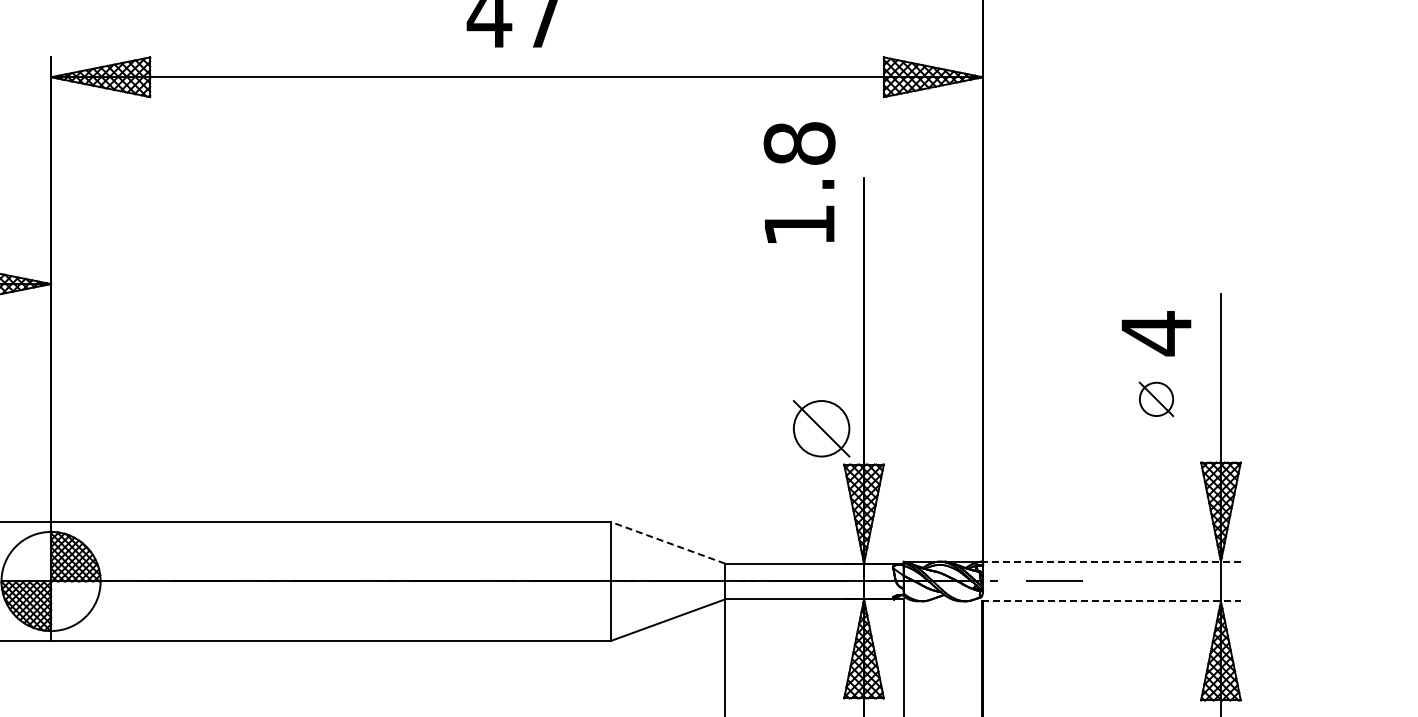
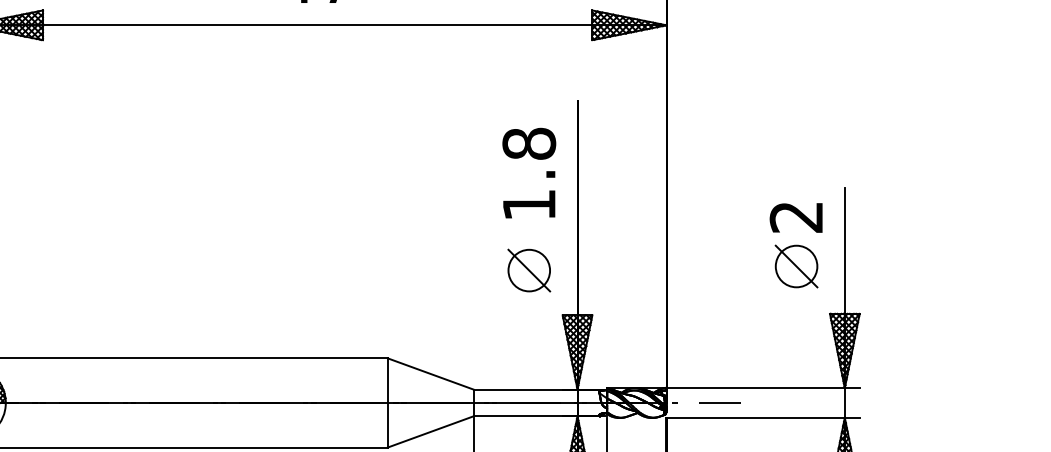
text: (799, 182) -> (529, 173), moved
text: (1155, 333) -> (795, 217), 4 -> 2
part: (1156, 399) -> (796, 266), size x1.67
part: (821, 428) -> (529, 270), moved
line: (668, 542) -> (431, 373), dashed -> solid
line: (1110, 561) -> (762, 387), dashed -> solid
line: (1111, 601) -> (762, 417), dashed -> solid

